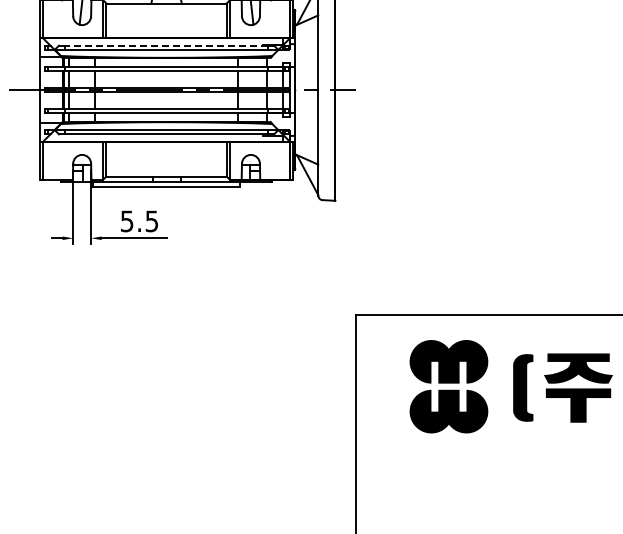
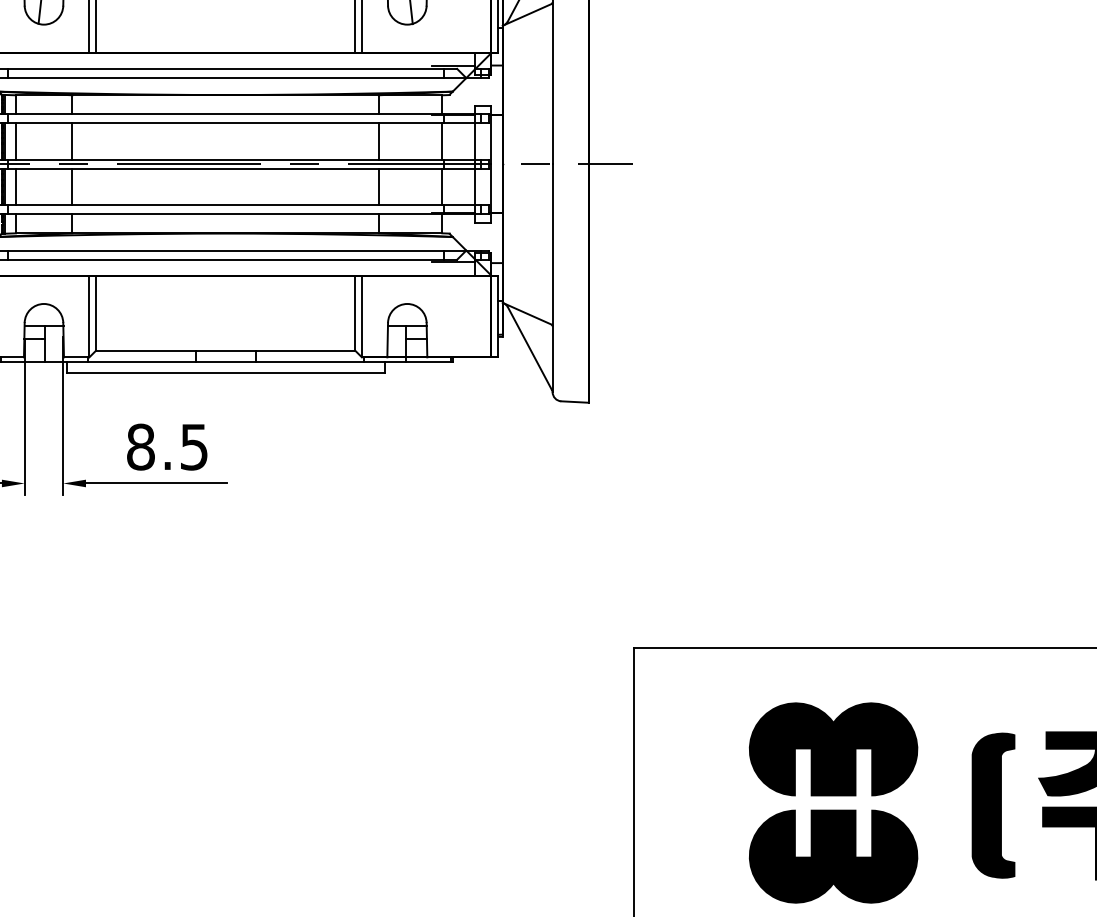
line: (166, 45) -> (225, 68), dashed -> solid
text: (126, 221) -> (139, 447), 5.5 -> 8.5

